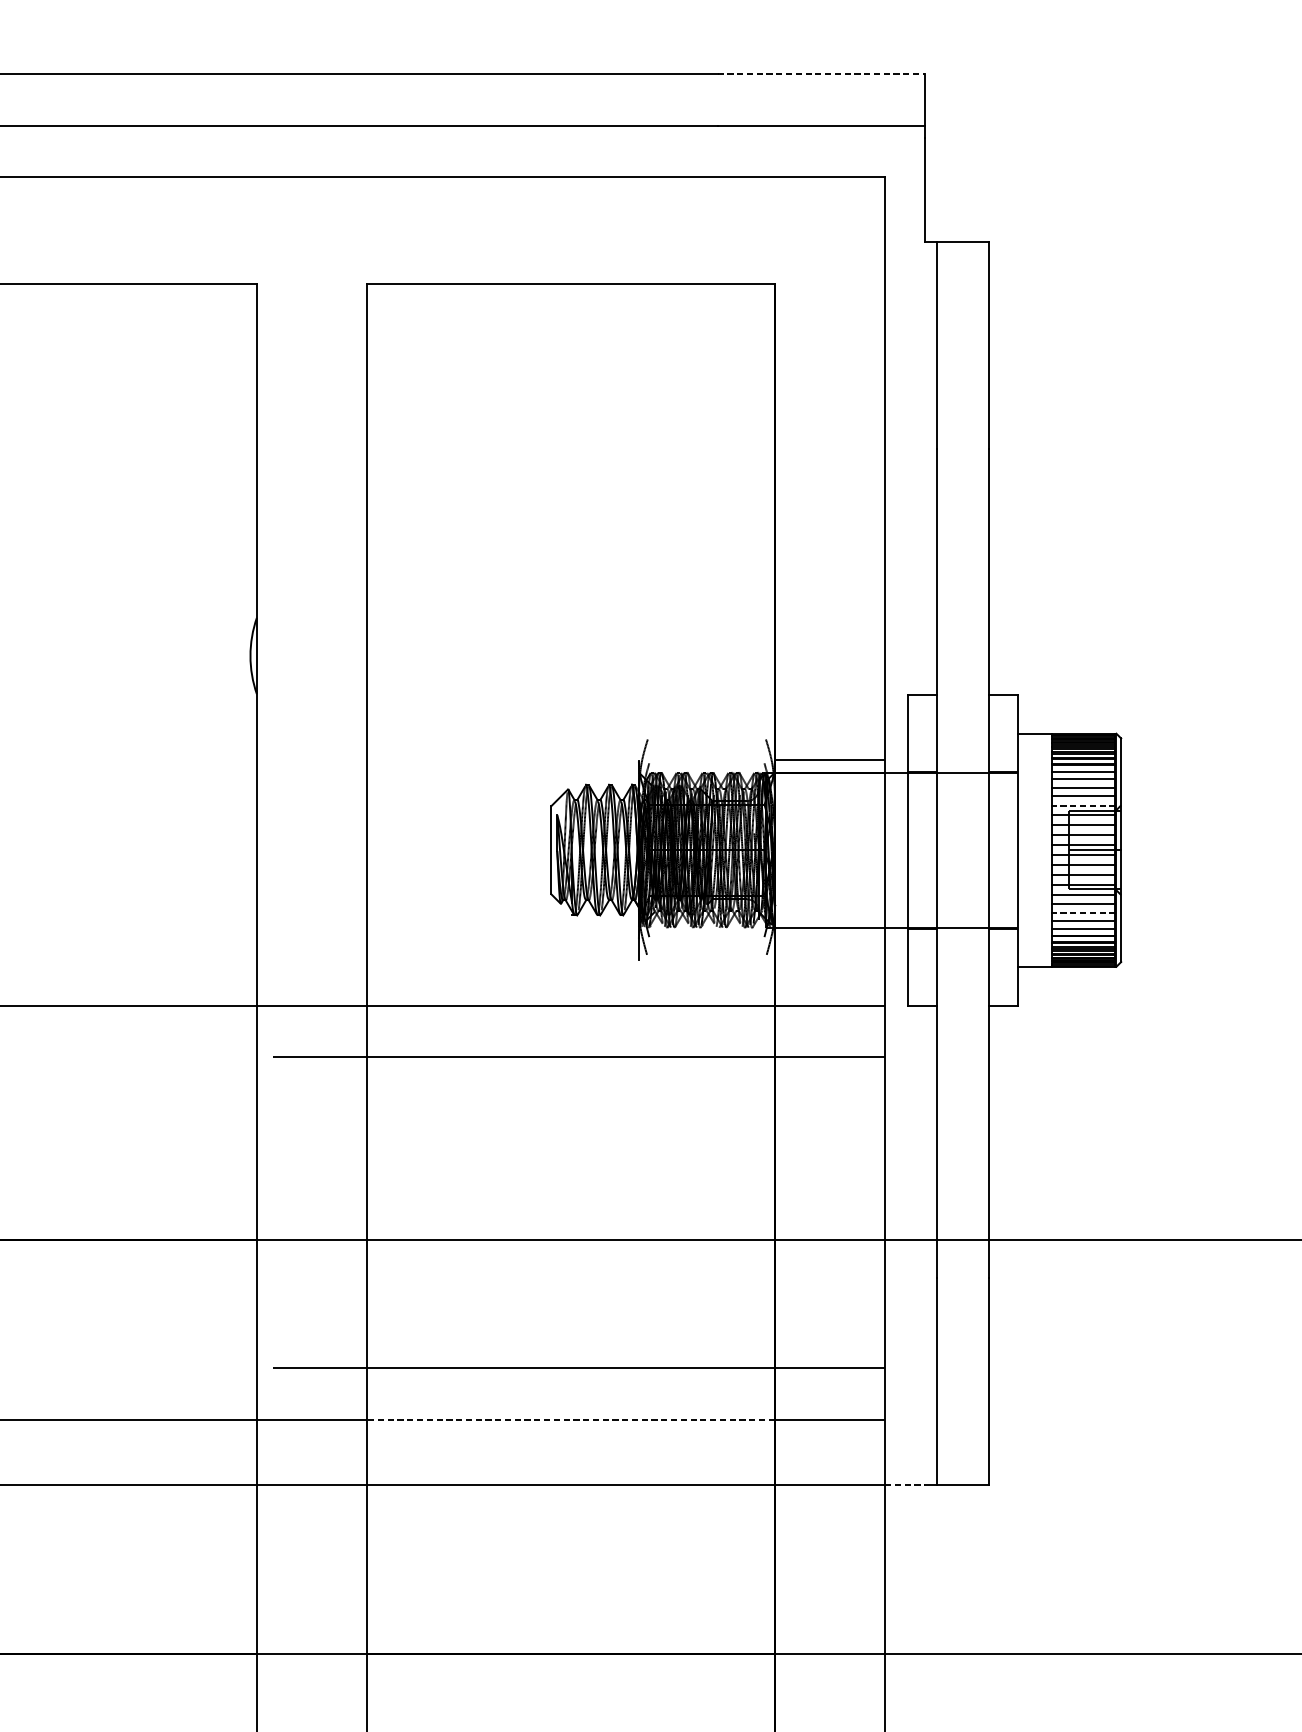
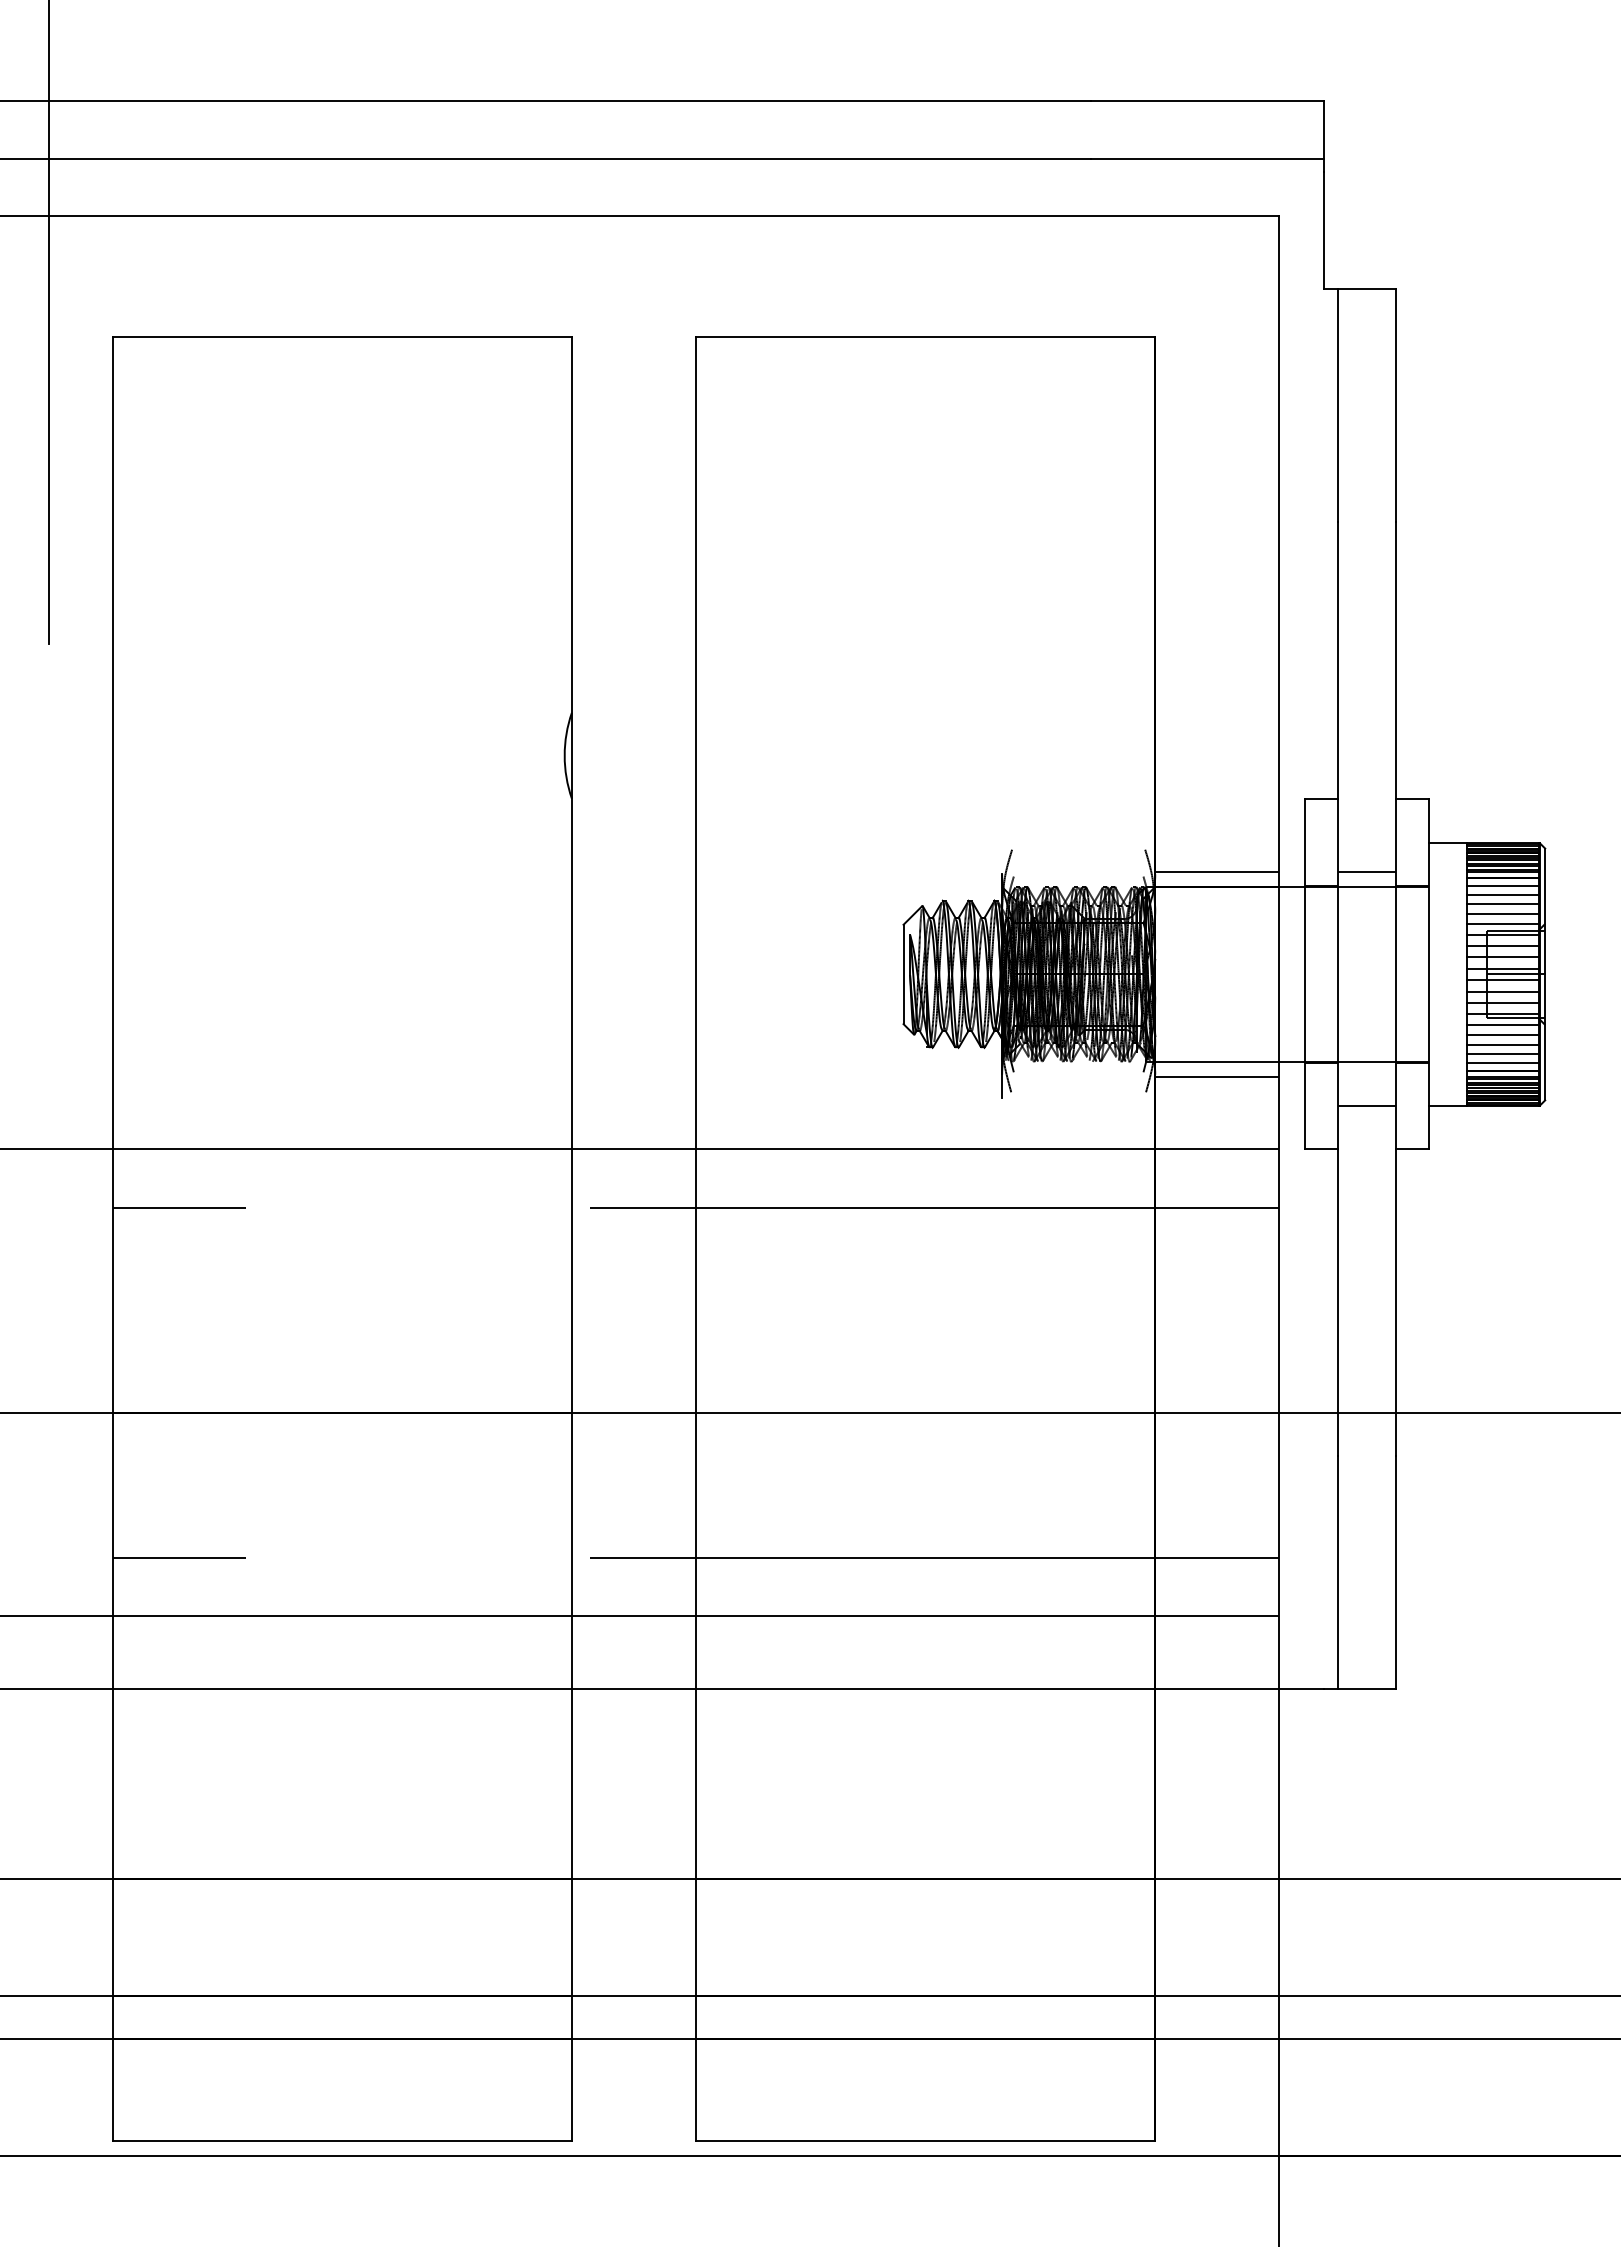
line: (821, 74) -> (1207, 100), dashed -> solid
line: (962, 759) -> (1366, 872), added
line: (1084, 805) -> (1503, 924), dashed -> solid
line: (1084, 912) -> (1503, 1044), dashed -> solid
line: (830, 940) -> (1217, 1076), added
line: (962, 966) -> (1366, 1105), added
line: (570, 1420) -> (925, 1616), dashed -> solid
line: (905, 1485) -> (1302, 1689), dashed -> solid

